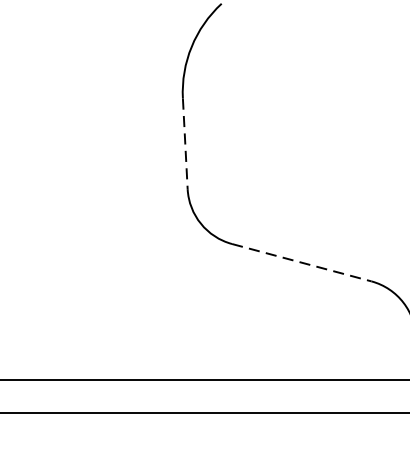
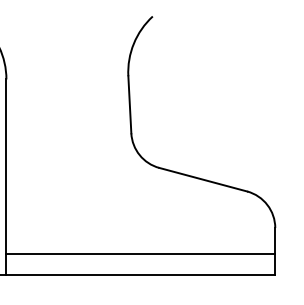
line: (184, 143) -> (129, 104), dashed -> solid
line: (302, 262) -> (203, 179), dashed -> solid

